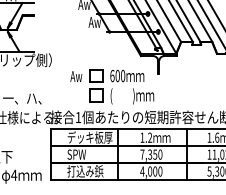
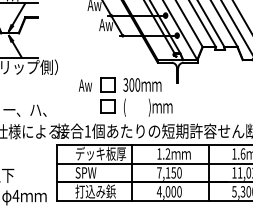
text: (112, 76) -> (125, 85), 600 -> 300
text: (150, 154) -> (168, 172), 7,350 -> 7,150

